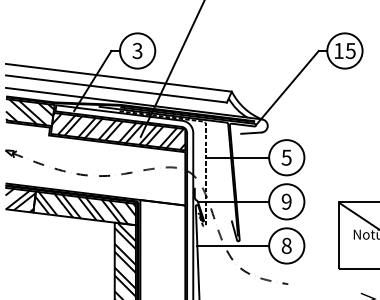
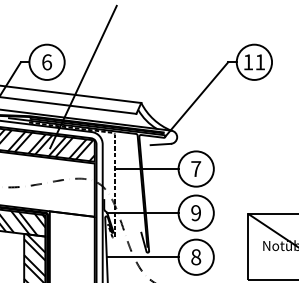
text: (137, 51) -> (46, 62), 3 -> 6
text: (350, 51) -> (259, 62), 15 -> 11
text: (286, 157) -> (195, 168), 5 -> 7

